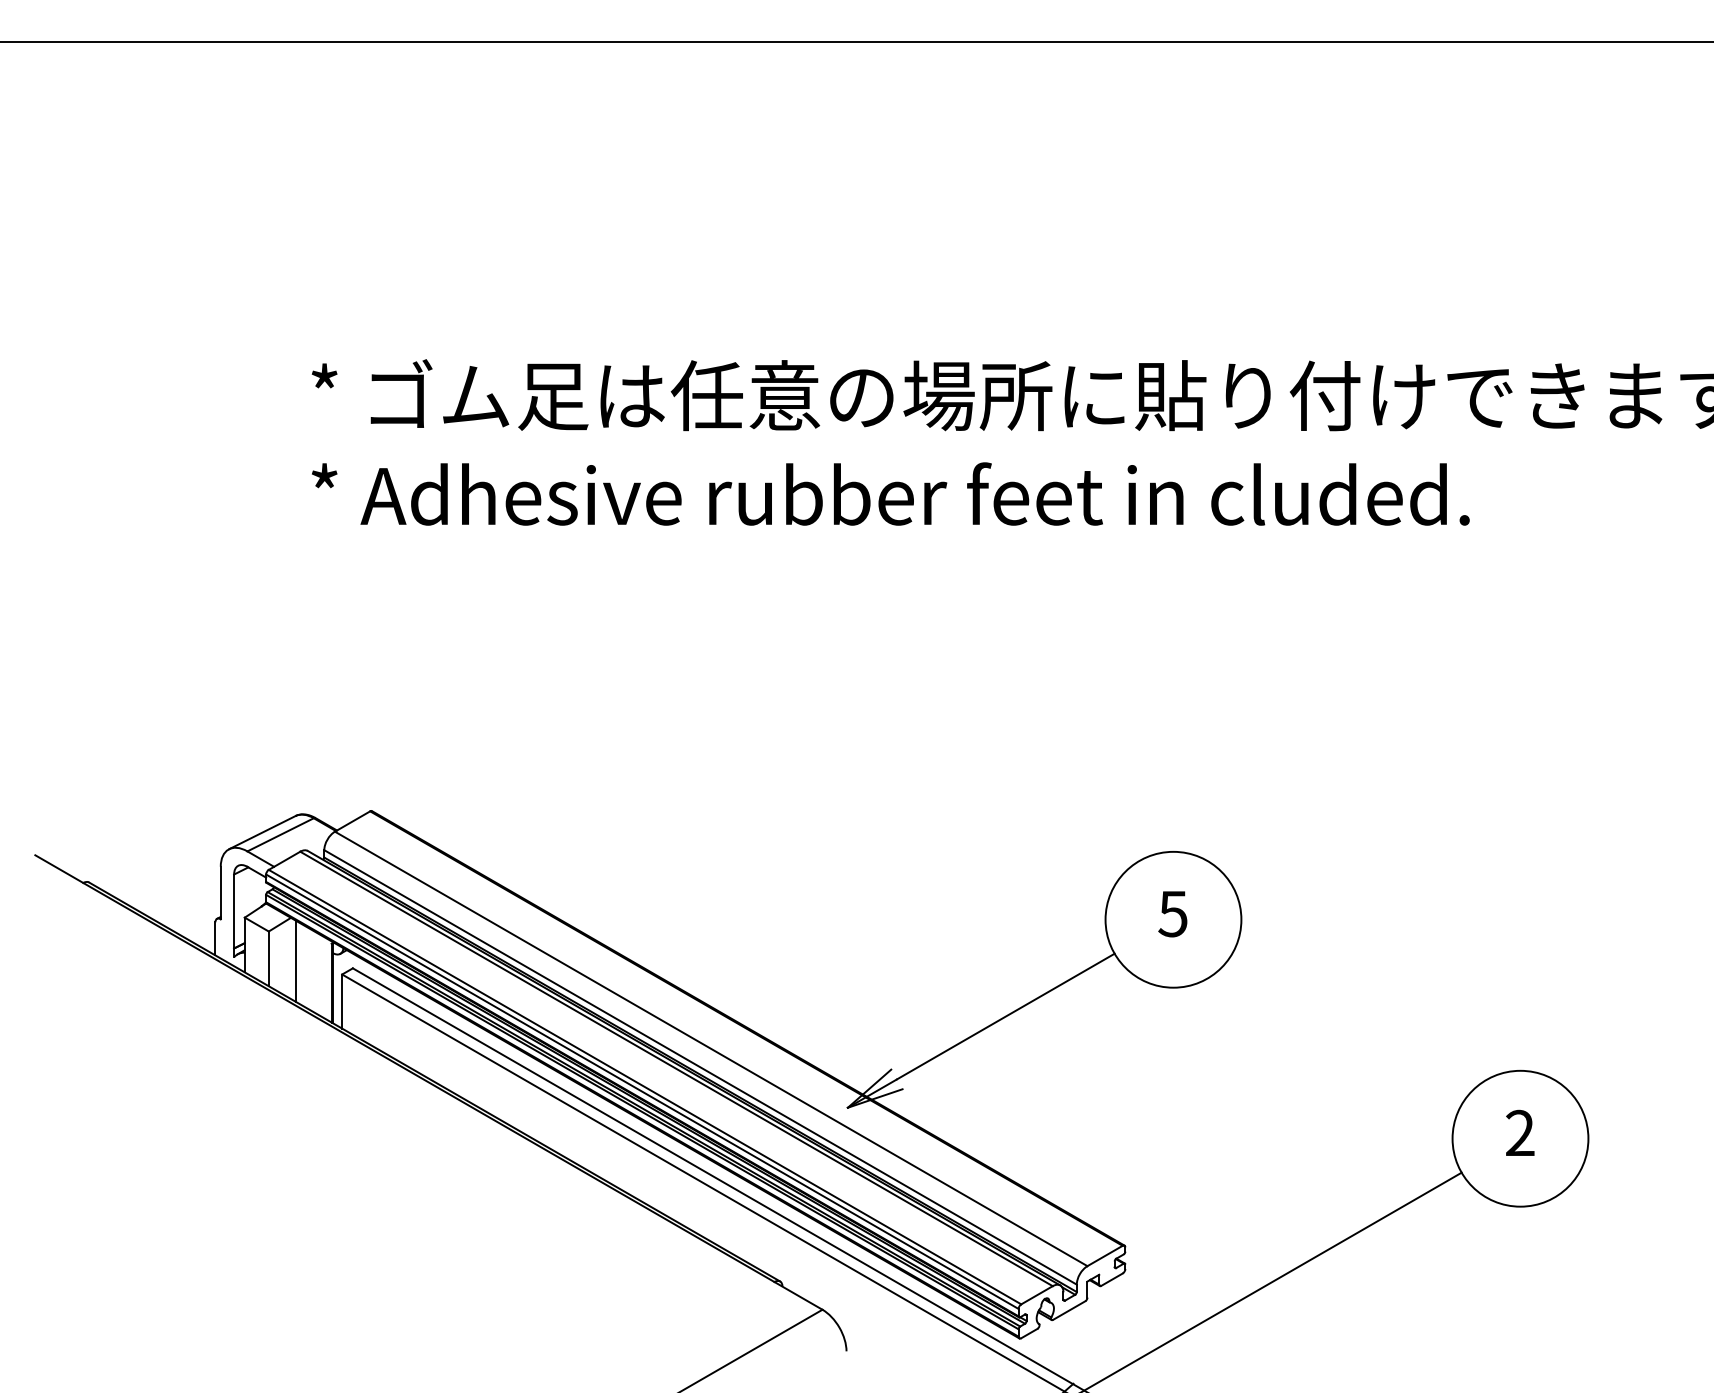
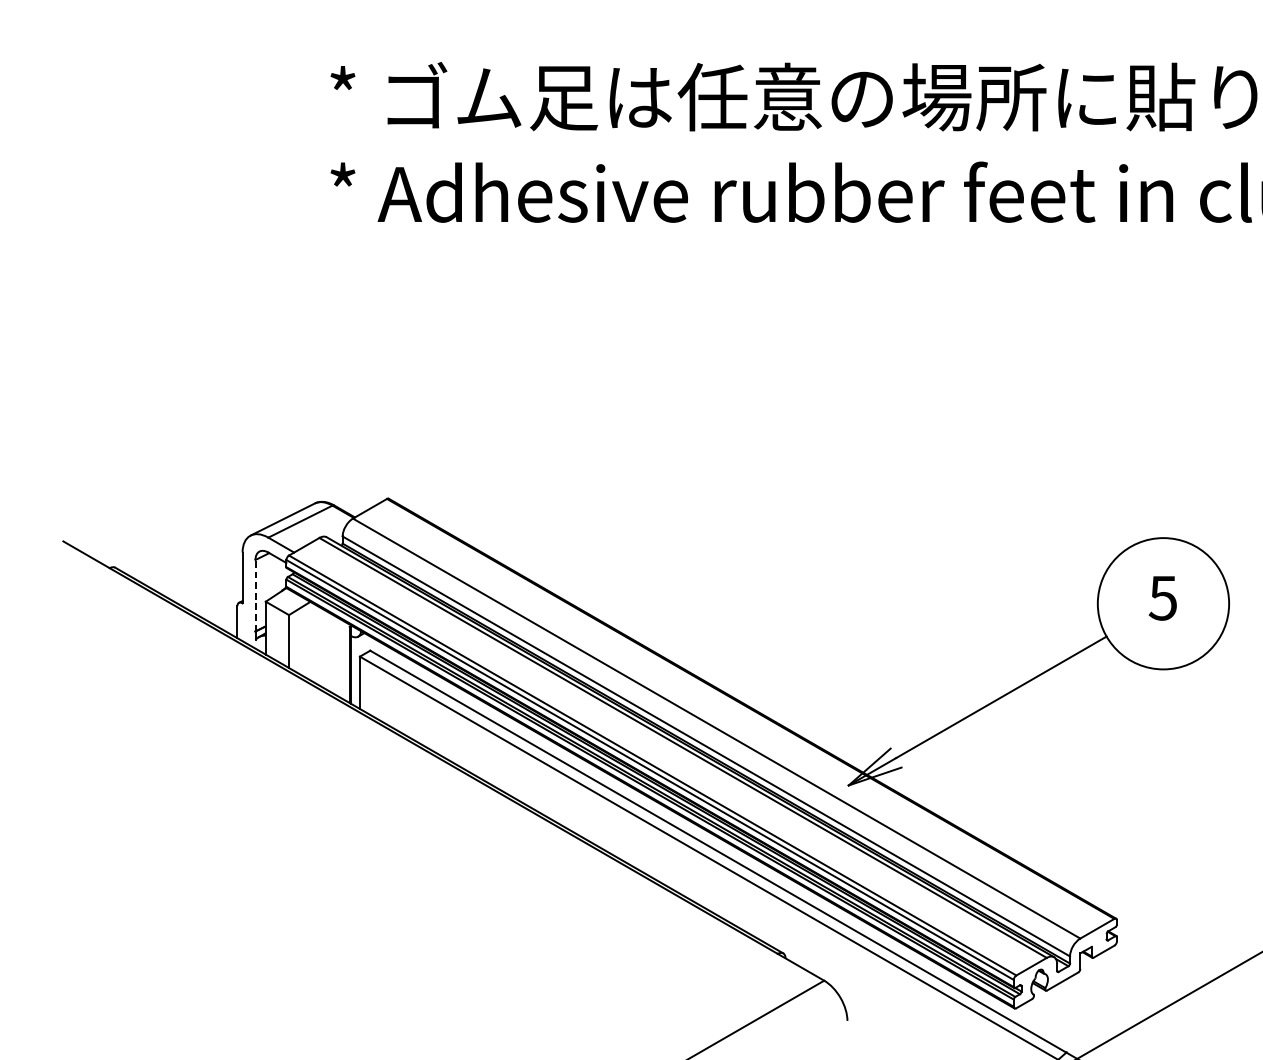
line: (234, 911) -> (255, 595), solid -> dashed
line: (295, 960) -> (314, 643), removed

